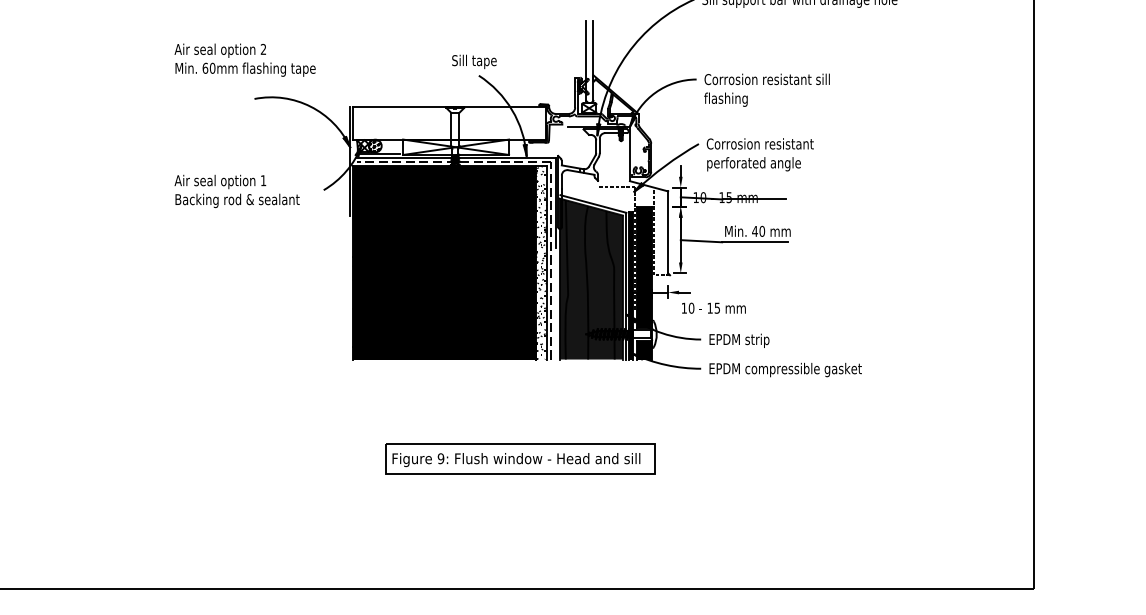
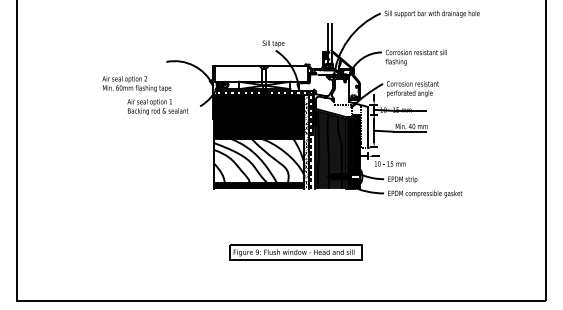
text: (244, 61) -> (136, 84), moved
fill: (443, 301) -> (258, 160), removed
part: (519, 459) -> (295, 252), moved

